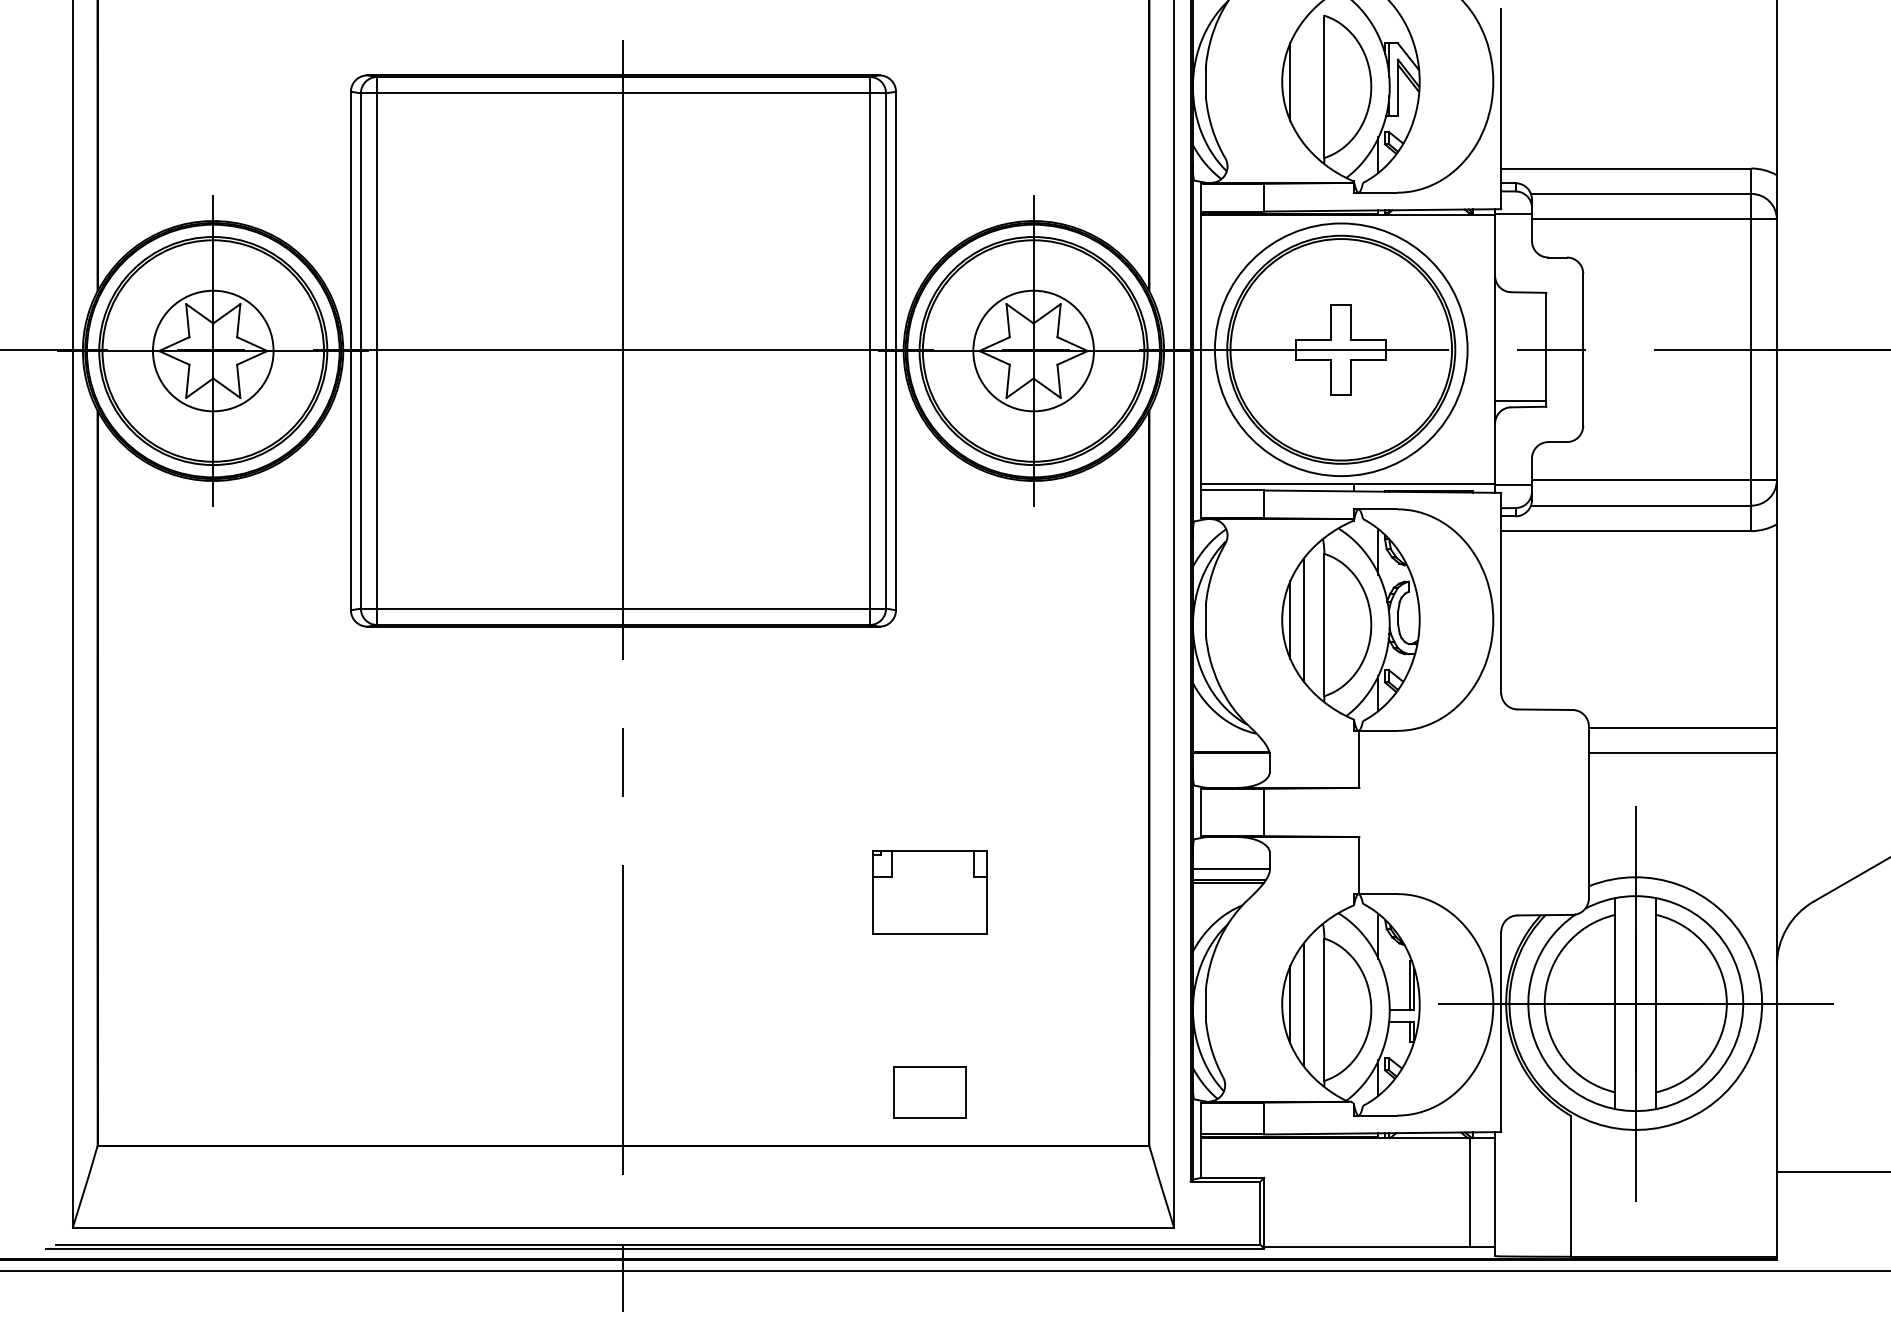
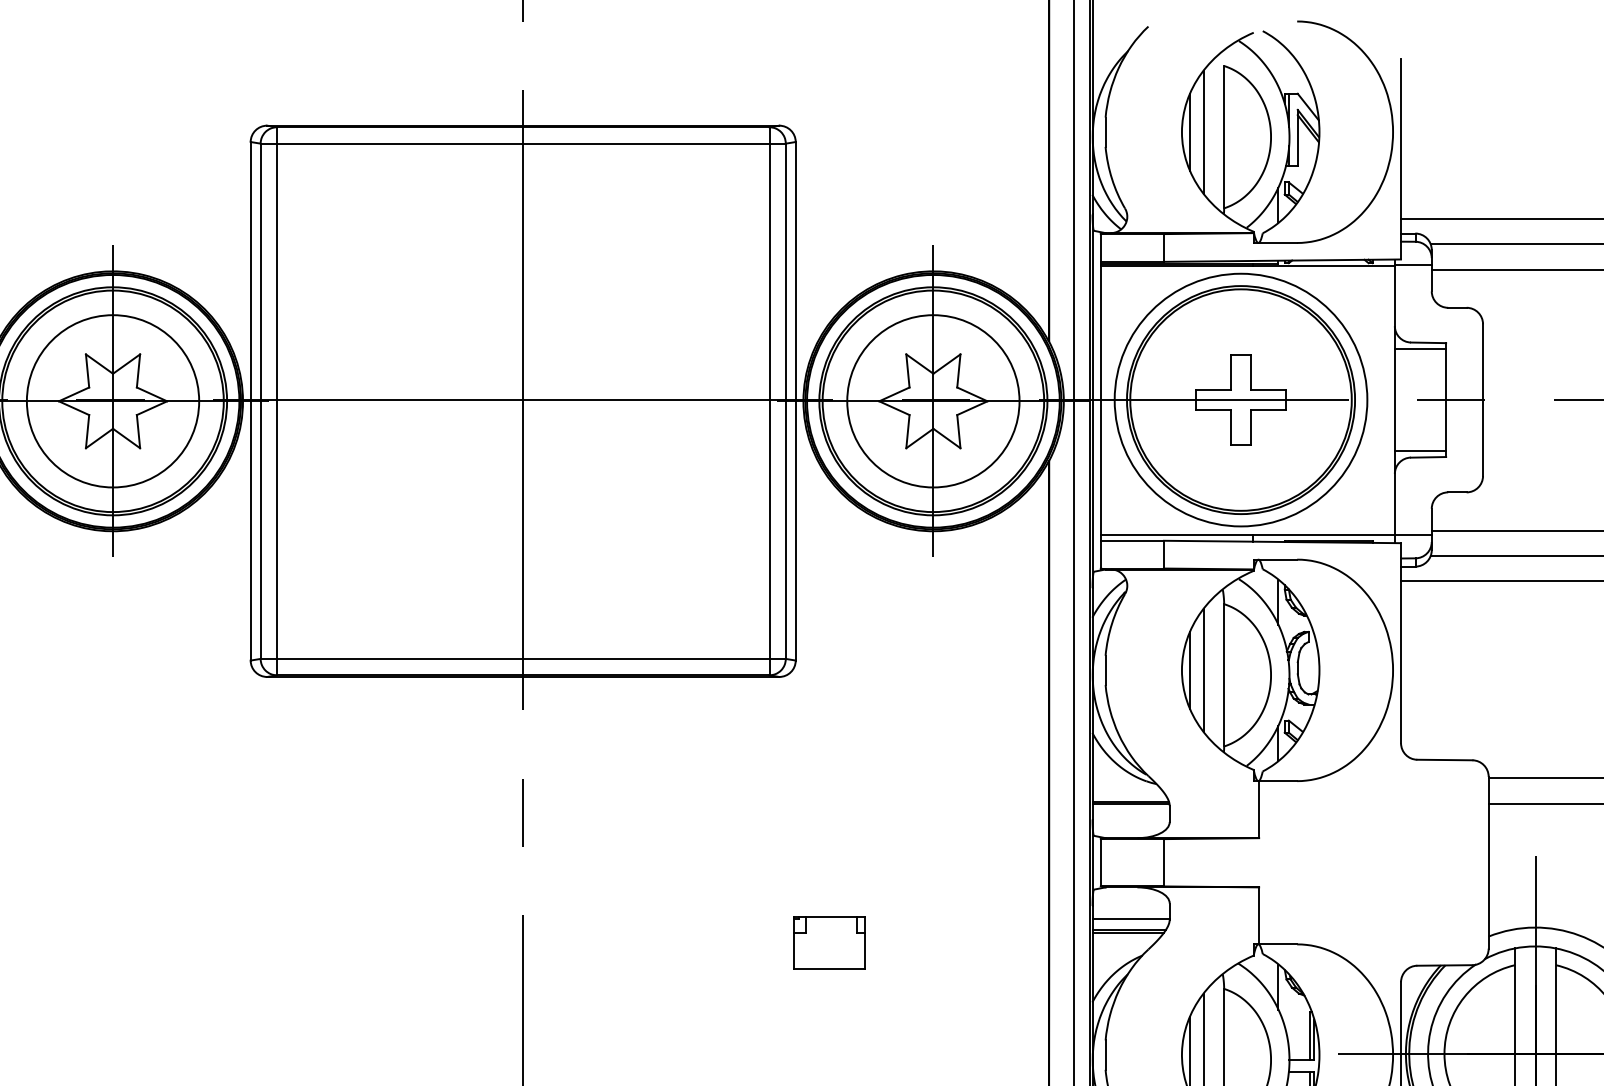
line: (1303, 81) -> (1203, 131), added
line: (1520, 298) -> (1420, 348), added
circle: (213, 350) -> (113, 400), size x1.43
circle: (1033, 350) -> (933, 400), size x1.43
part: (929, 892) -> (829, 942), size x0.62

